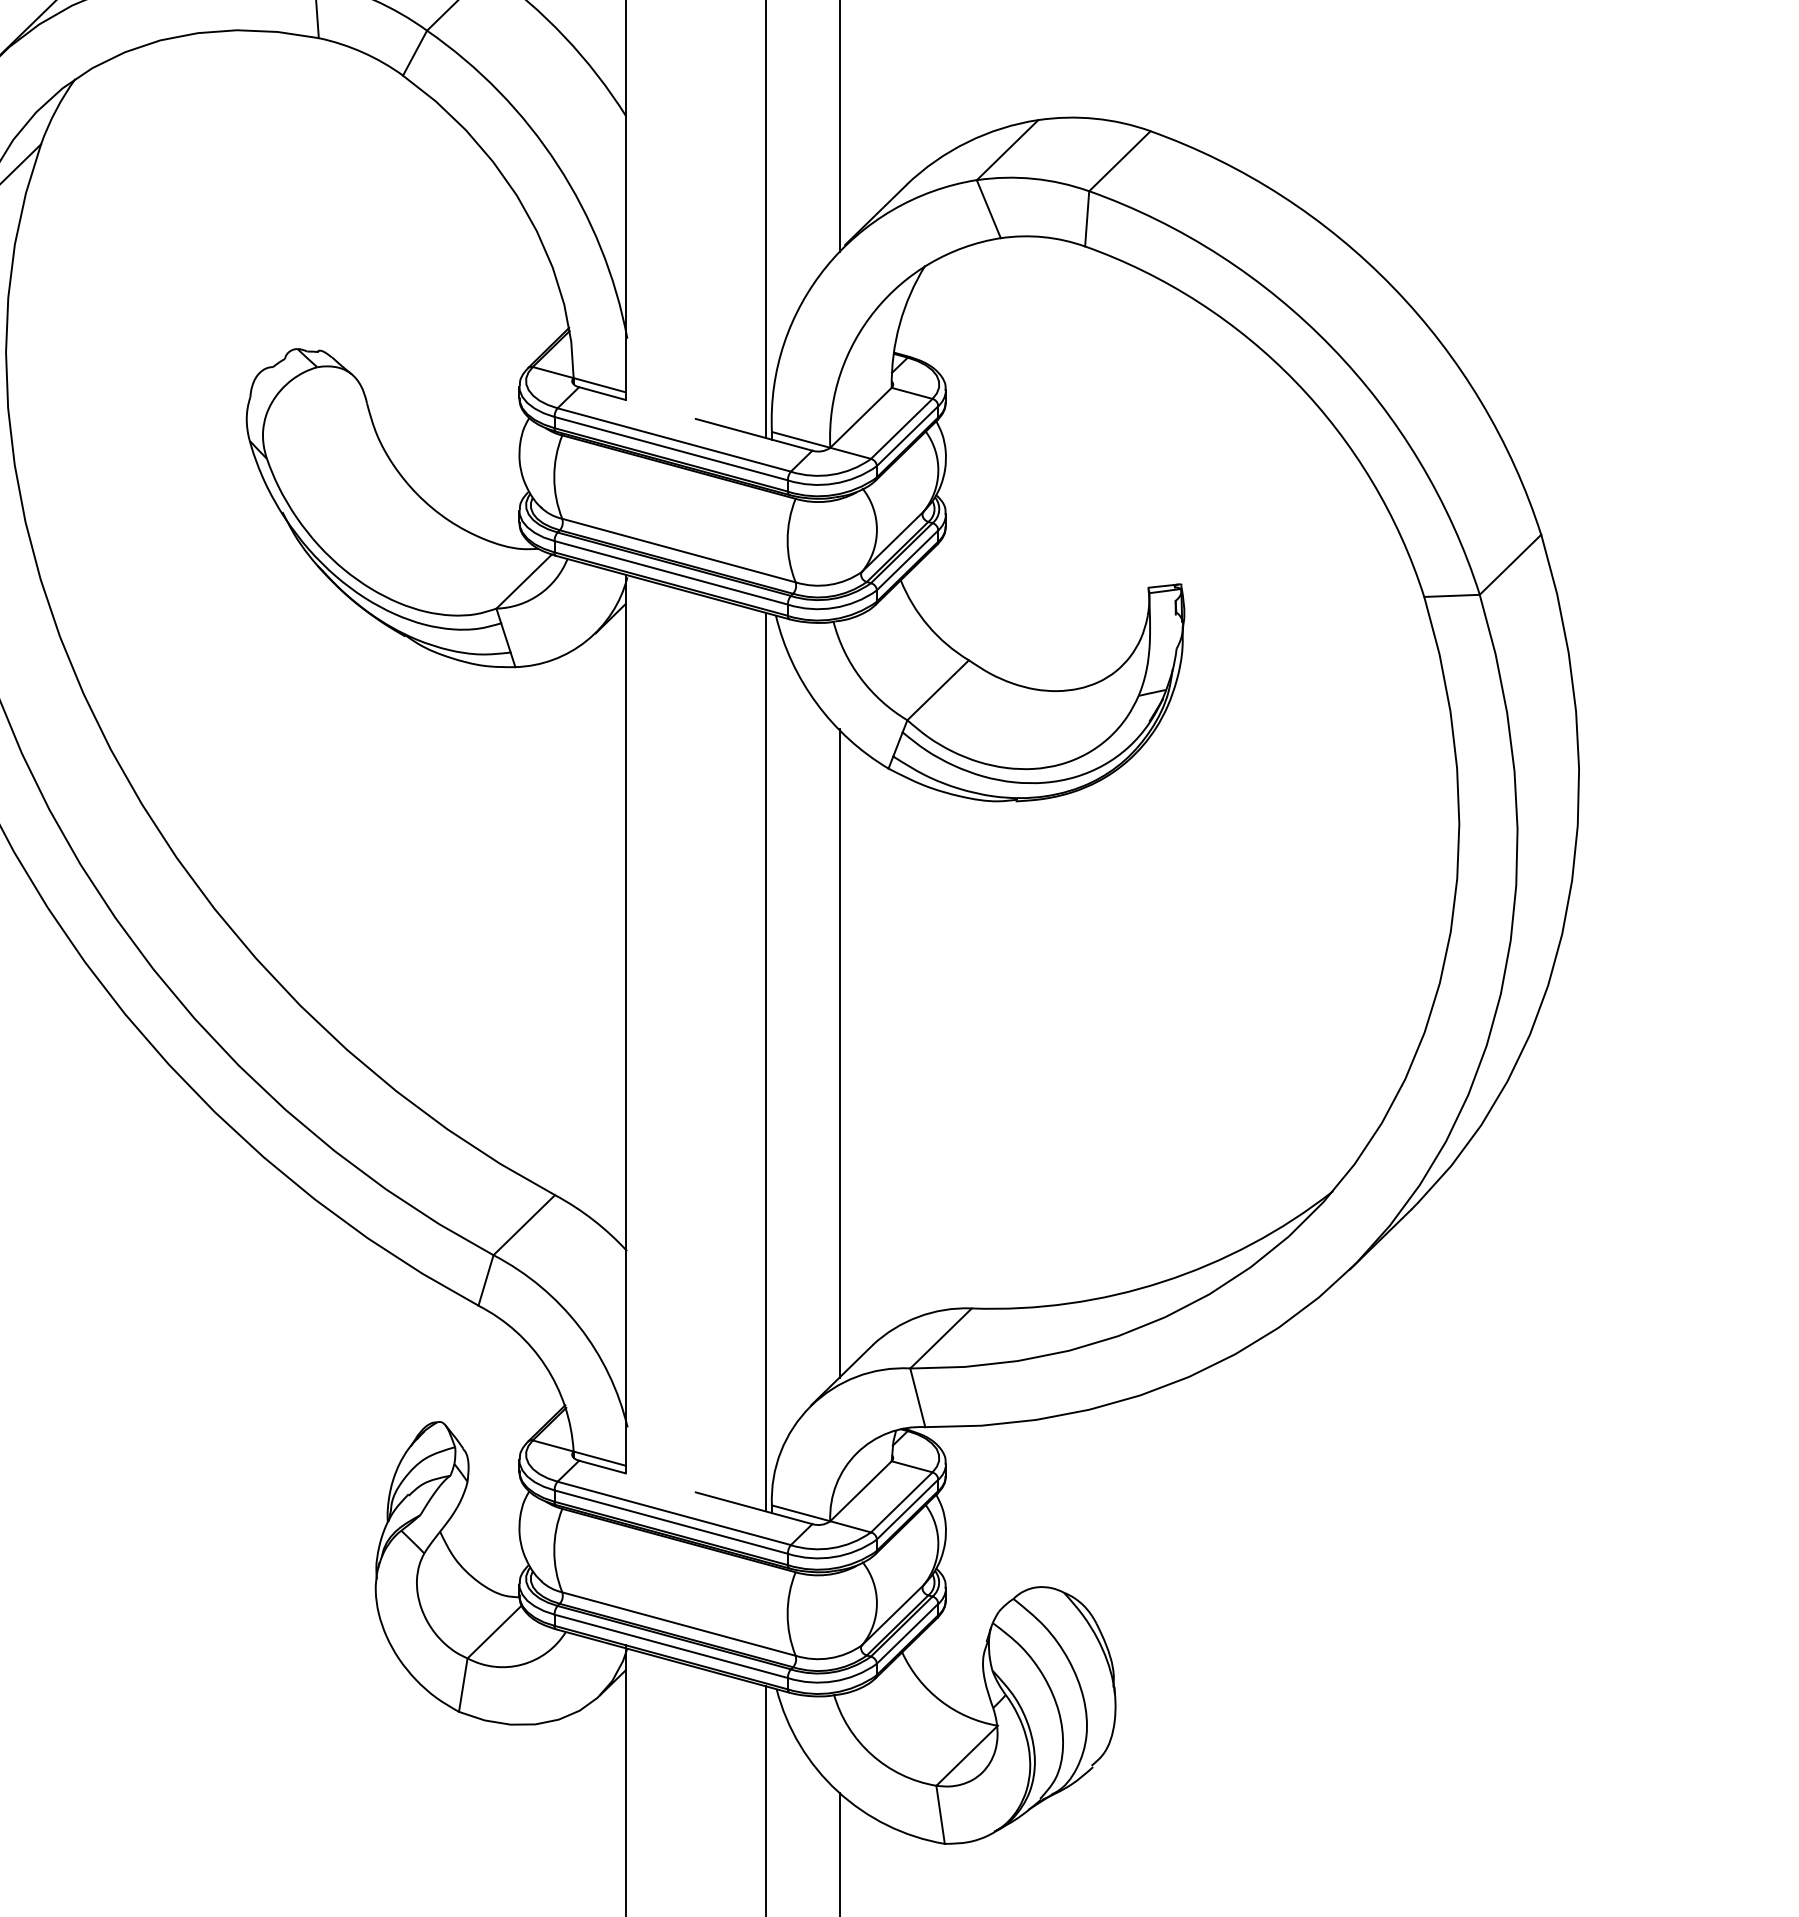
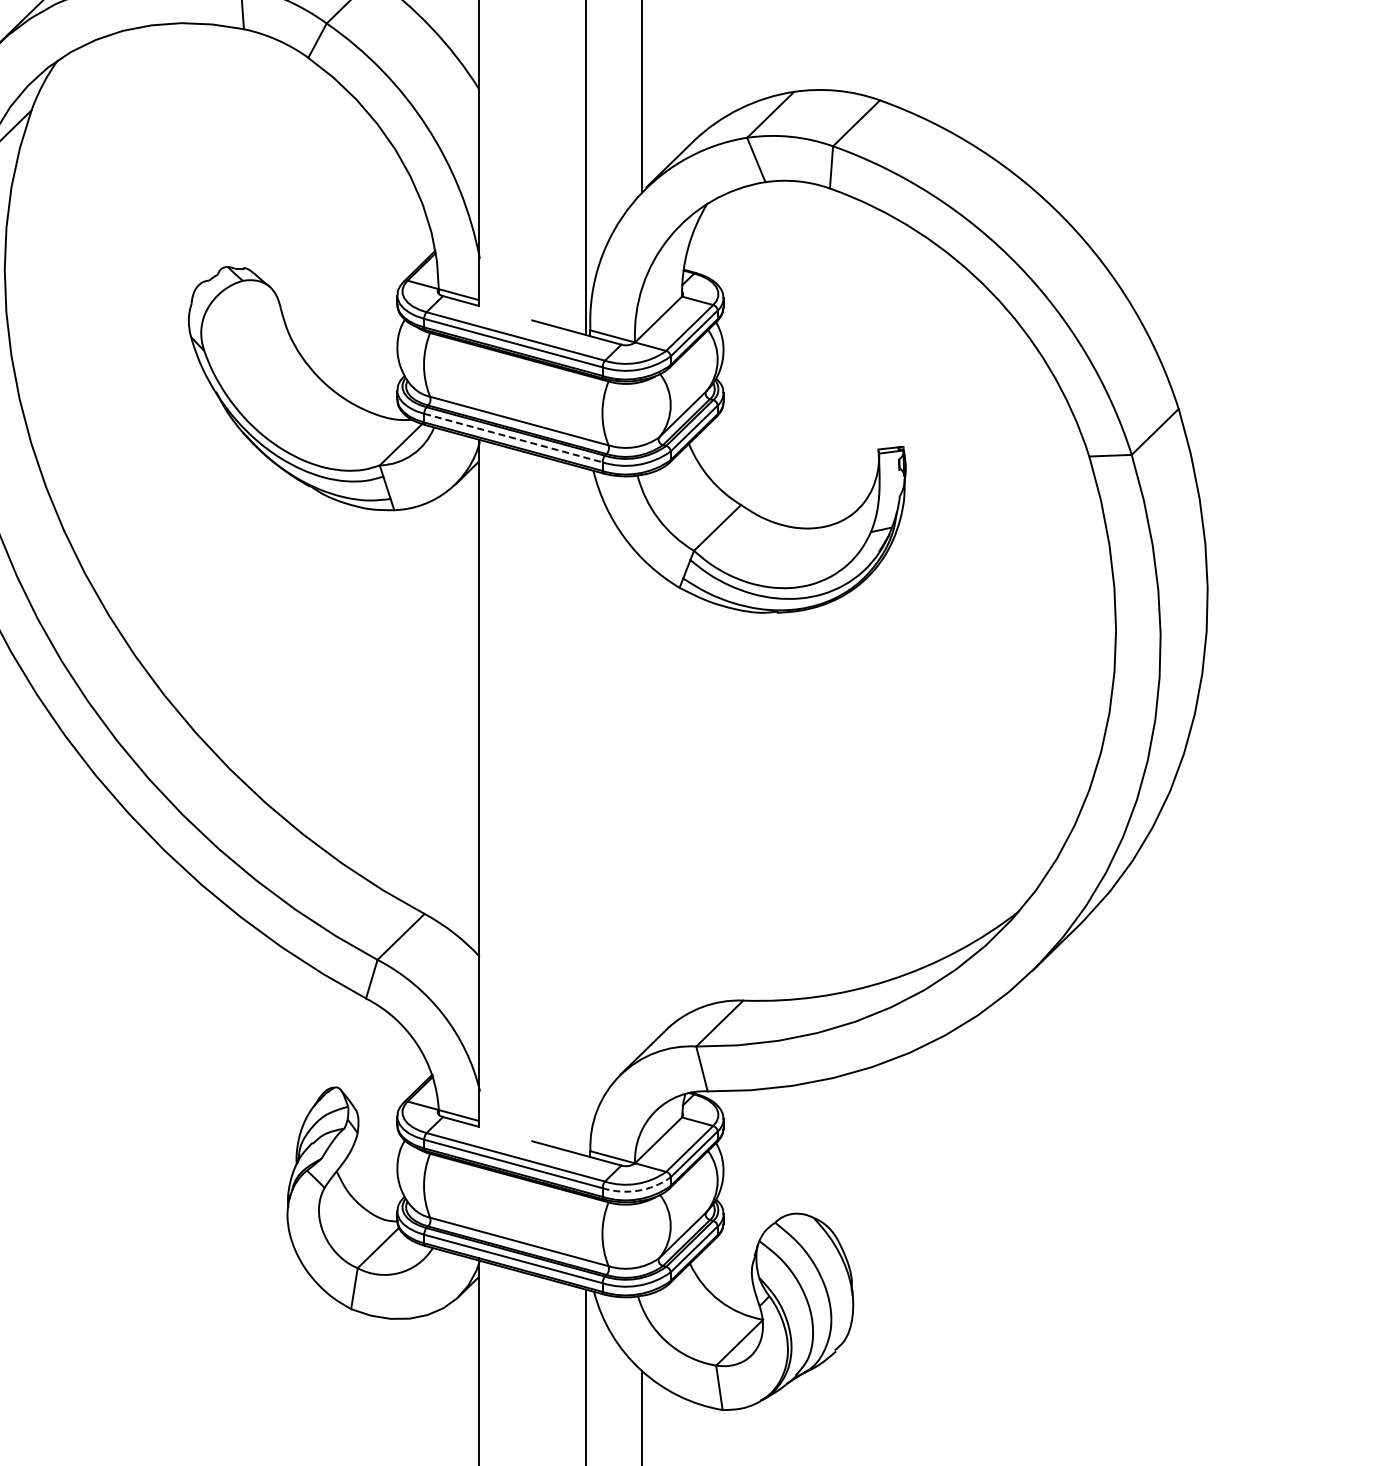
line: (671, 573) -> (513, 438), solid -> dashed
line: (839, 1053) -> (642, 805), removed
line: (765, 1061) -> (585, 811), removed
arc: (833, 1556) -> (637, 1190), solid -> dashed

